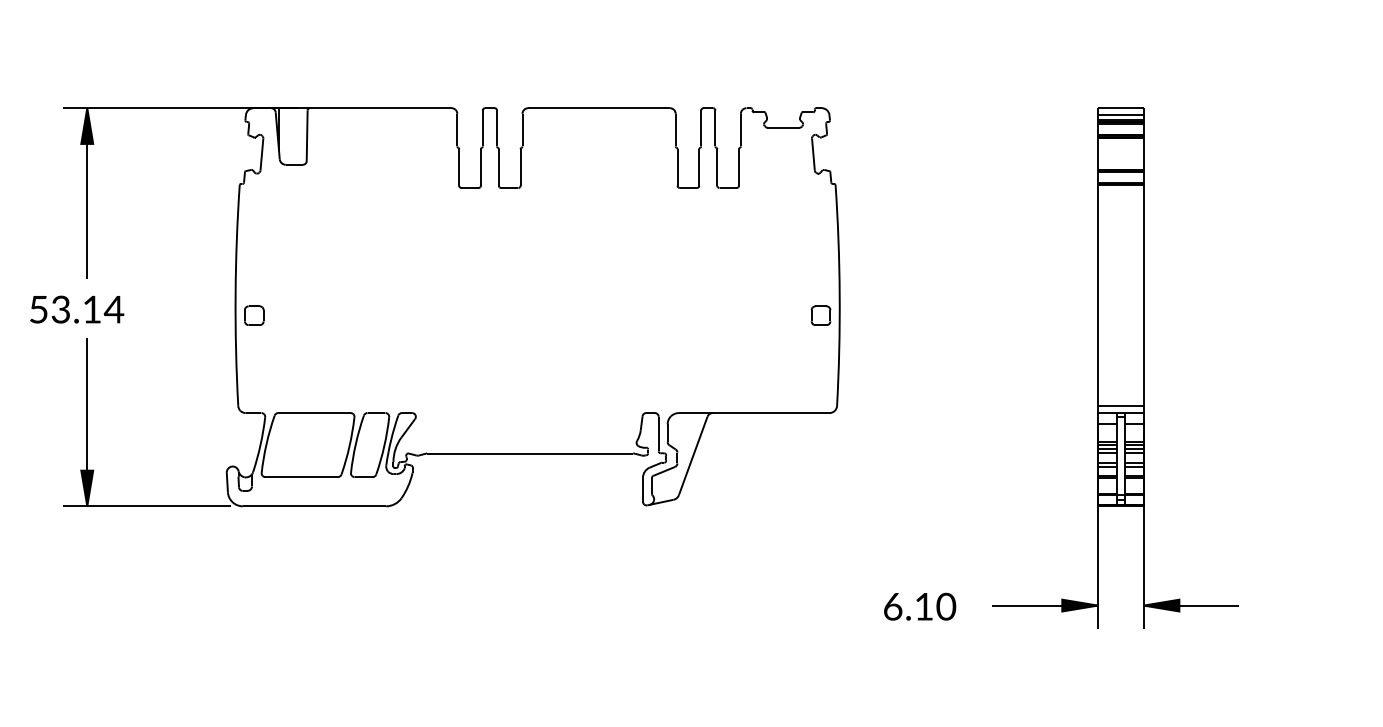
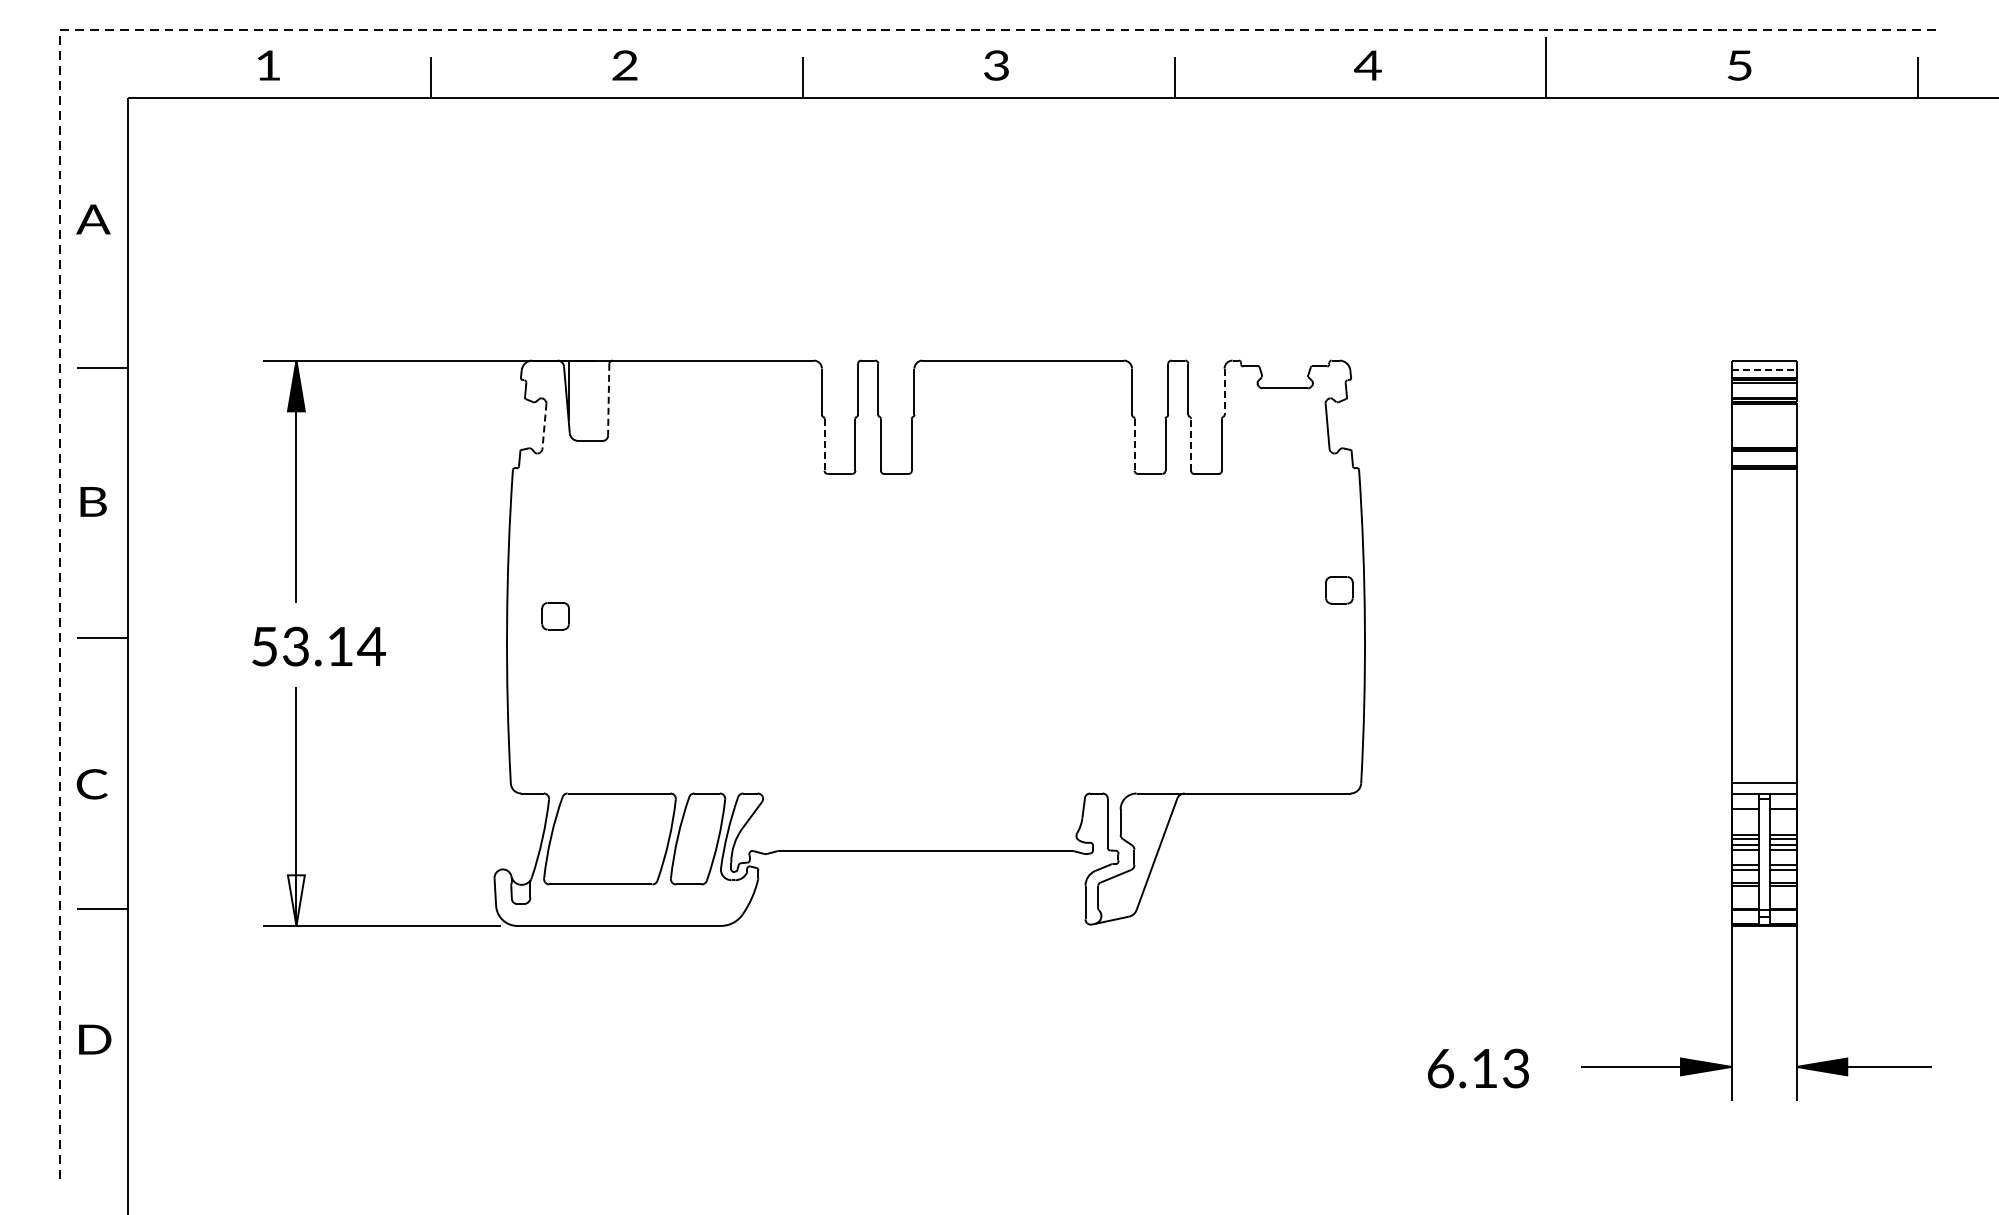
line: (1121, 115) -> (1764, 370), solid -> dashed
line: (740, 130) -> (1224, 392), solid -> dashed
line: (307, 135) -> (608, 399), solid -> dashed
line: (261, 154) -> (544, 426), solid -> dashed
line: (459, 167) -> (824, 444), solid -> dashed
line: (677, 167) -> (1134, 444), solid -> dashed
line: (717, 167) -> (1191, 444), solid -> dashed
text: (76, 309) -> (318, 646), moved
part: (254, 315) -> (555, 616), moved
part: (821, 315) -> (1339, 590), moved
fill: (86, 488) -> (295, 900), removed
text: (946, 606) -> (1516, 1068), 6.10 -> 6.13

